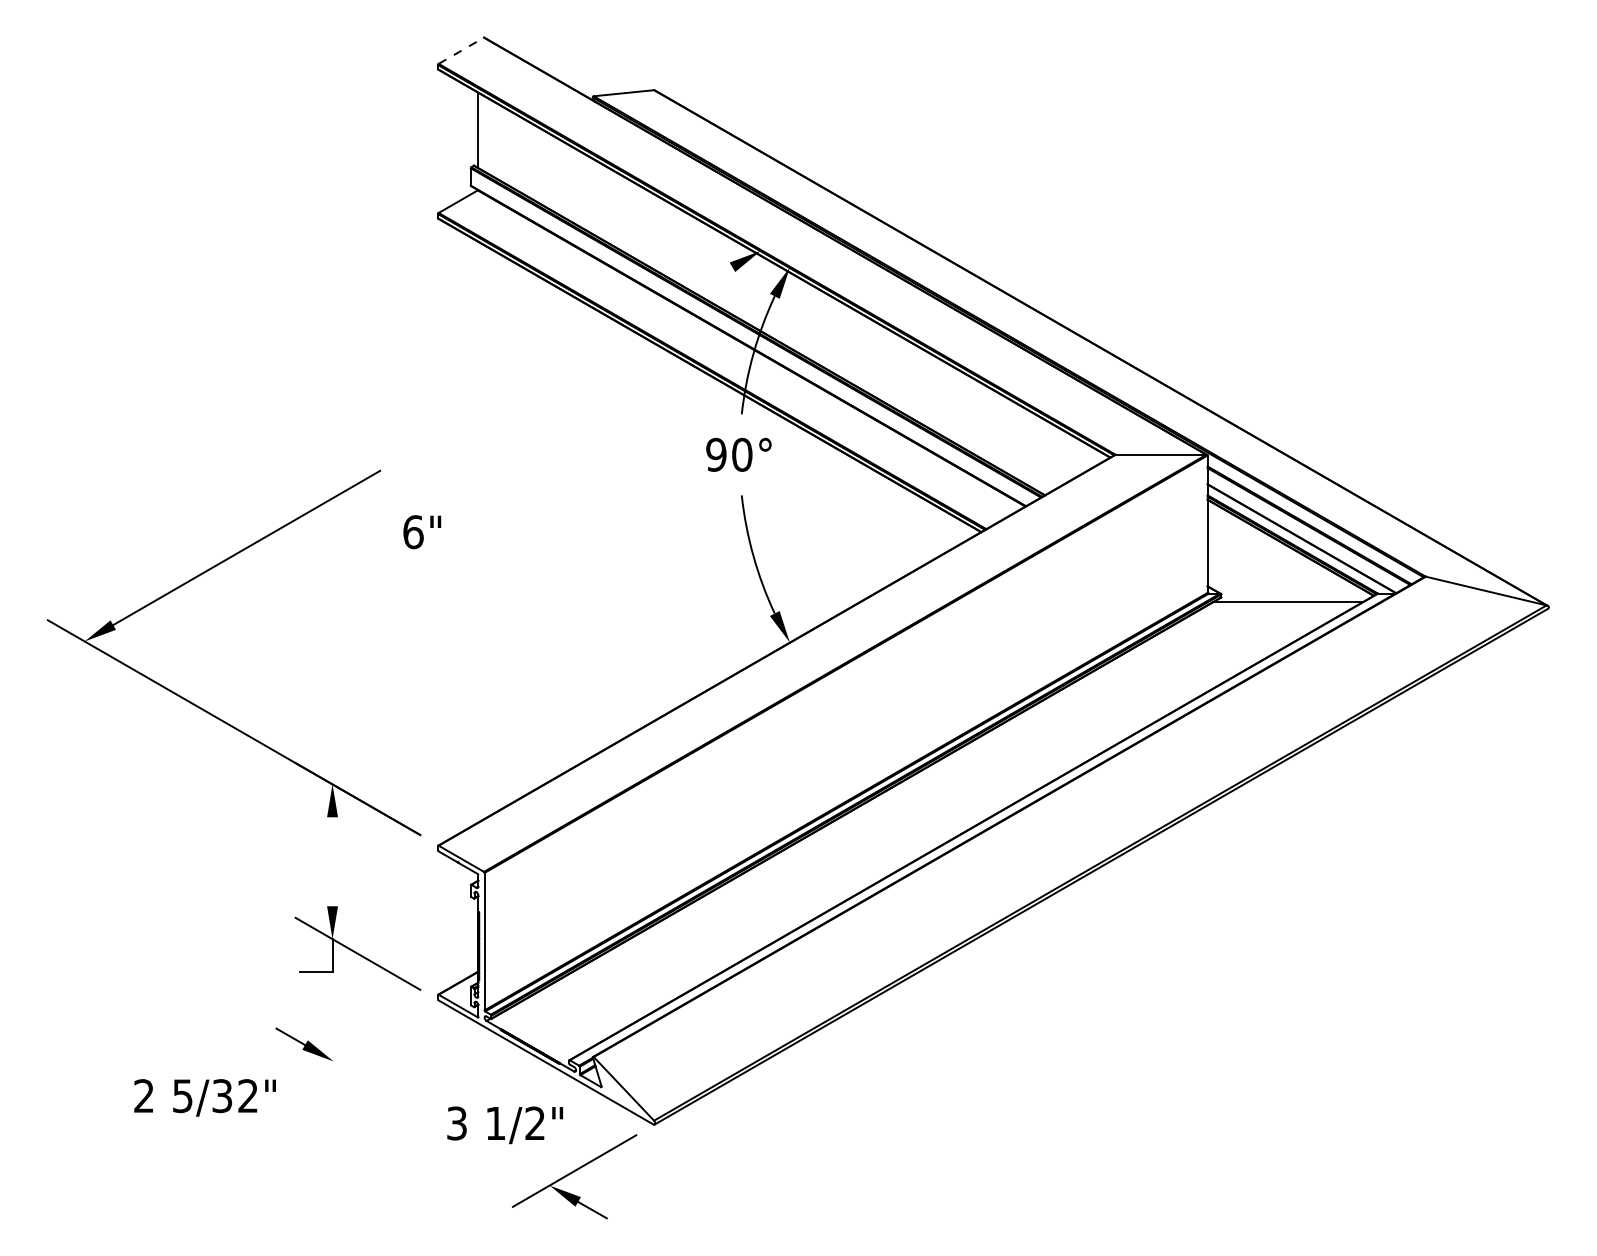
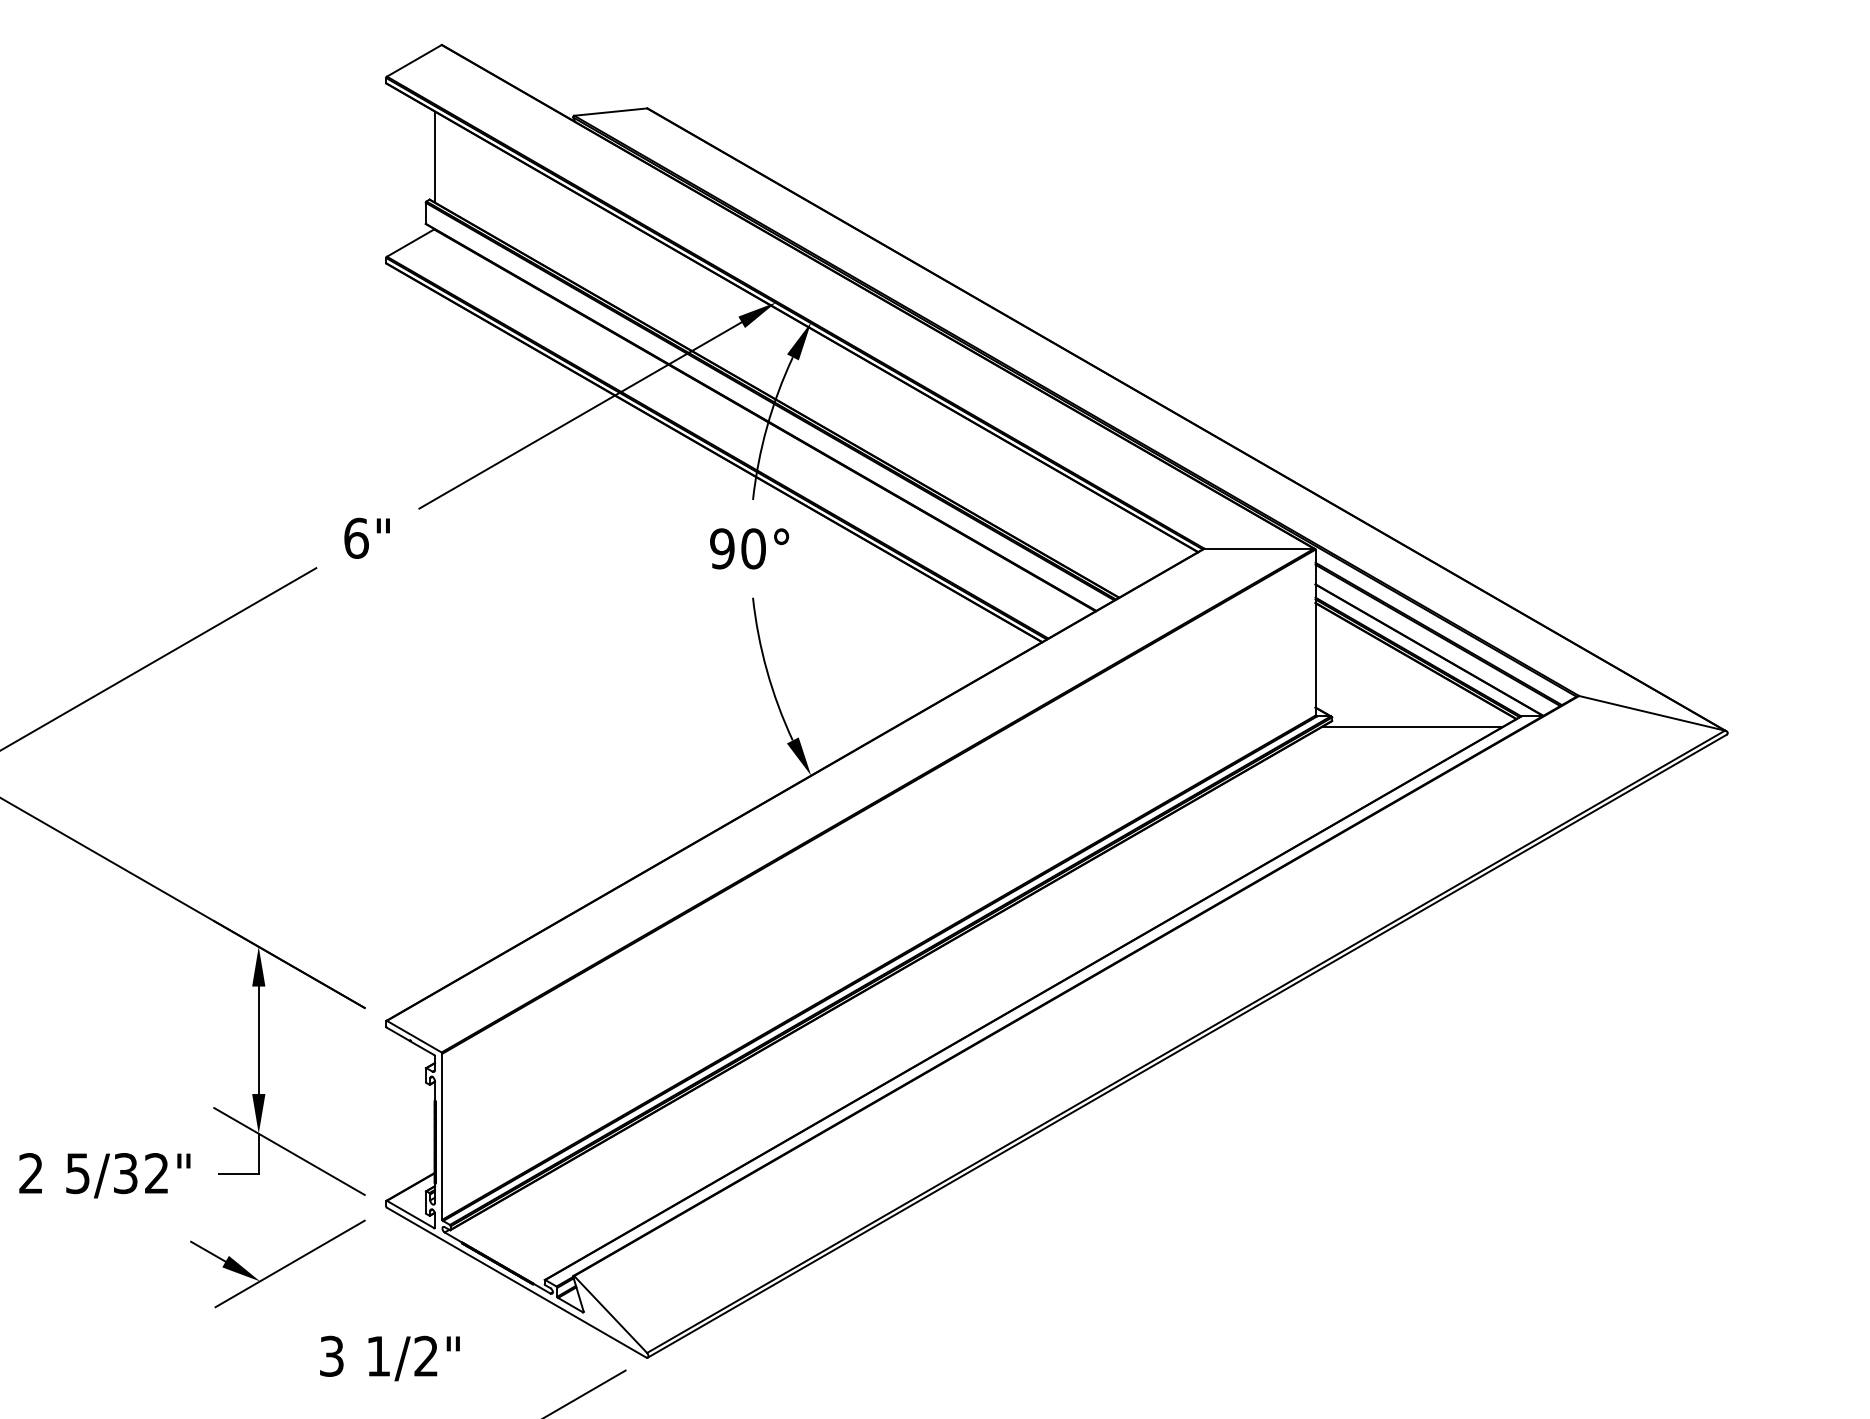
line: (461, 50) -> (414, 60), dashed -> solid
line: (598, 344) -> (579, 415), added
text: (422, 532) -> (367, 538), moved
line: (332, 861) -> (258, 1039), added
line: (358, 1046) -> (290, 1263), added
text: (204, 1097) -> (104, 1175), moved
text: (504, 1125) -> (389, 1358), moved

